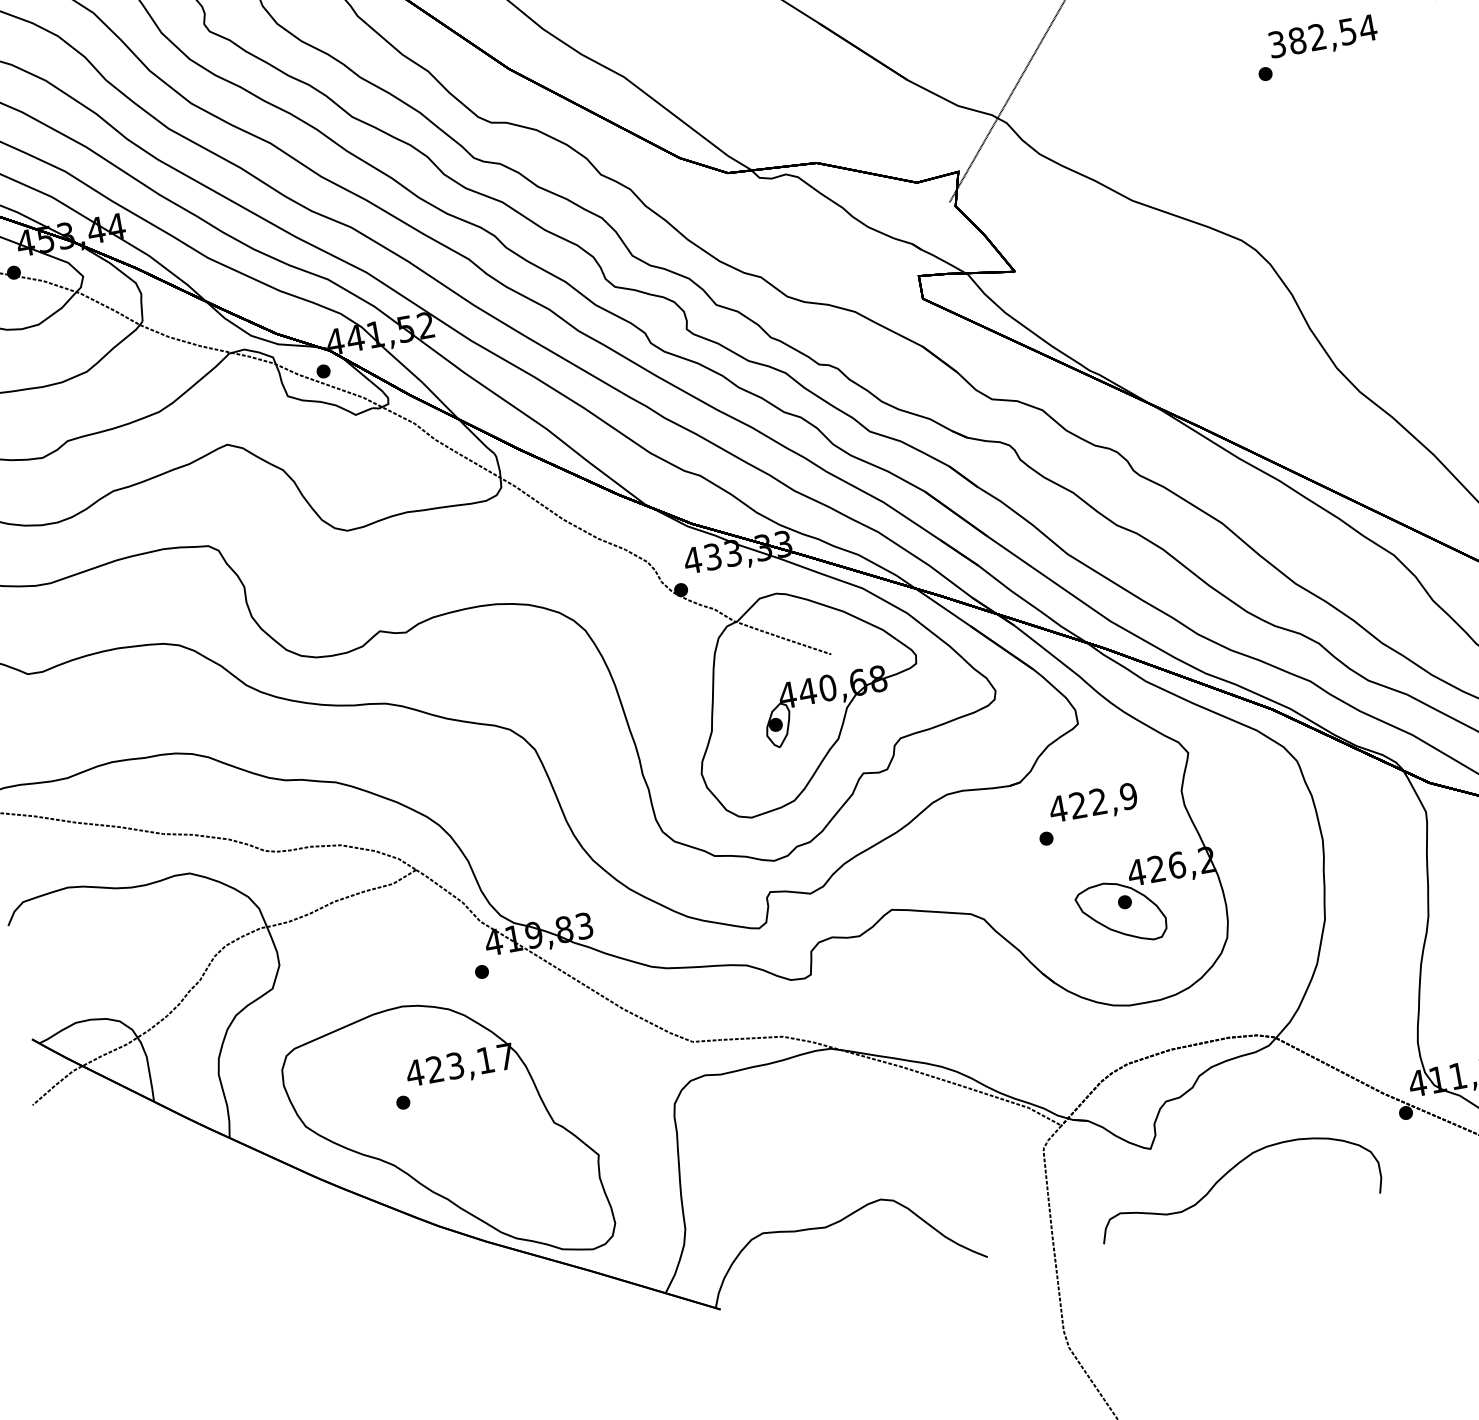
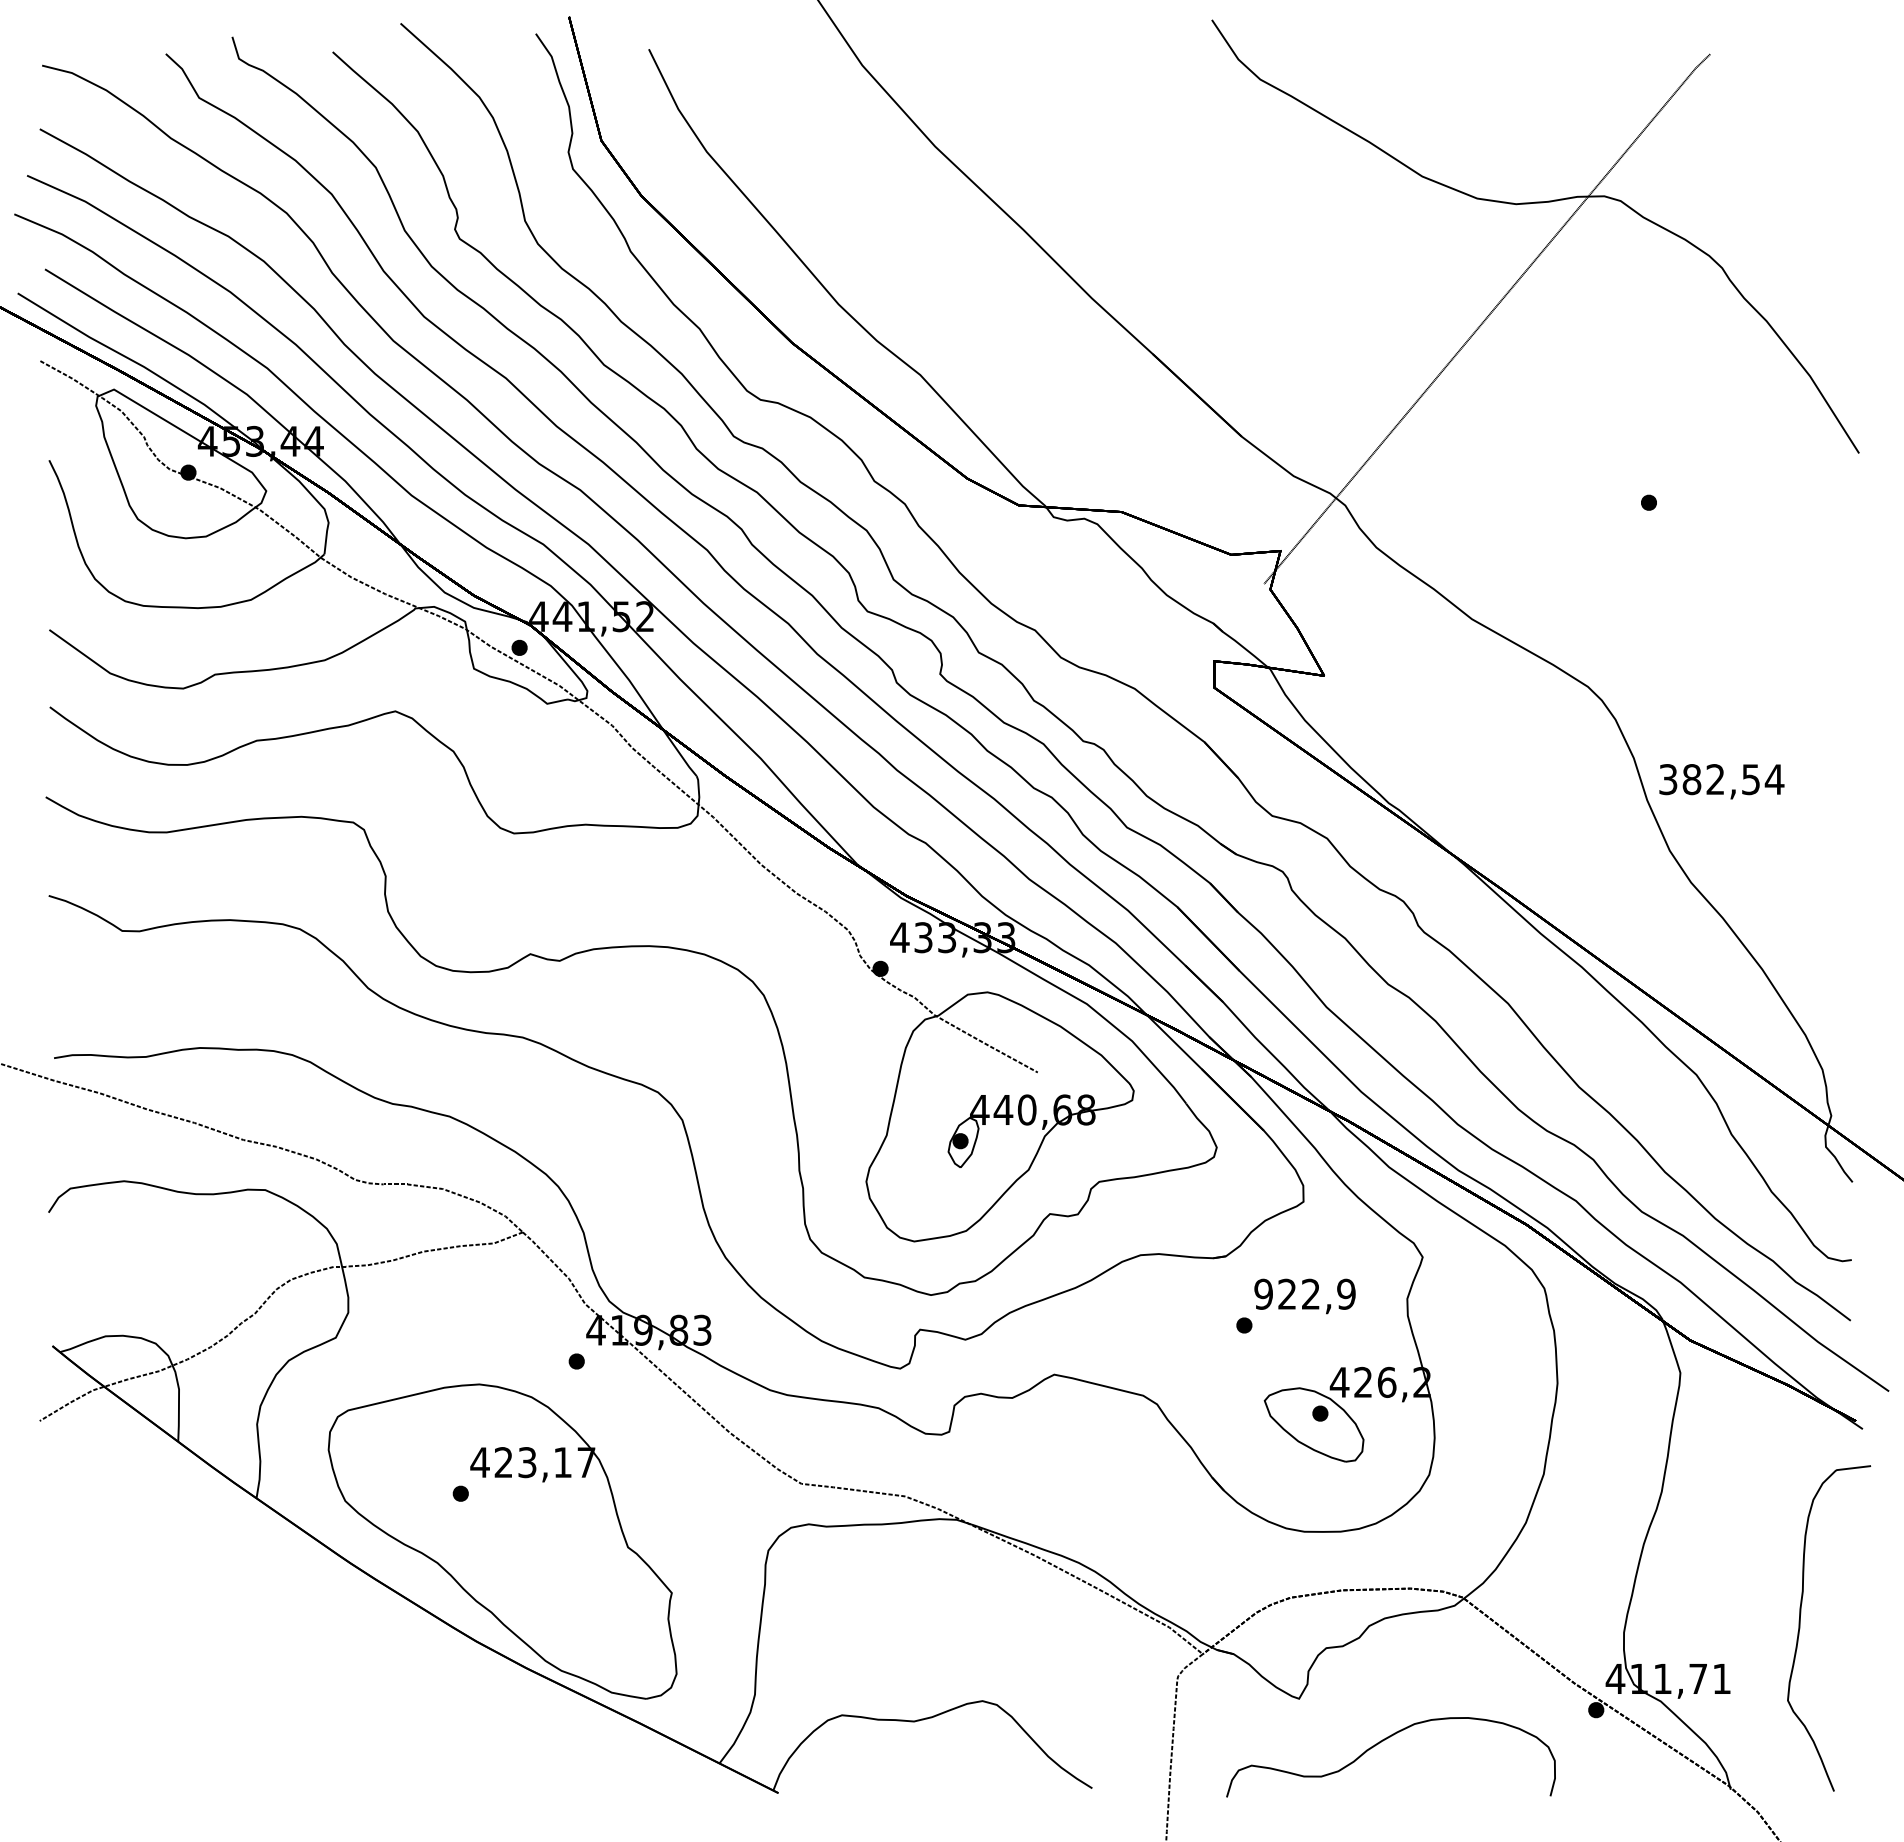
text: (1322, 37) -> (1721, 781), moved
text: (1057, 808) -> (1263, 1293), 422,9 -> 922,9

